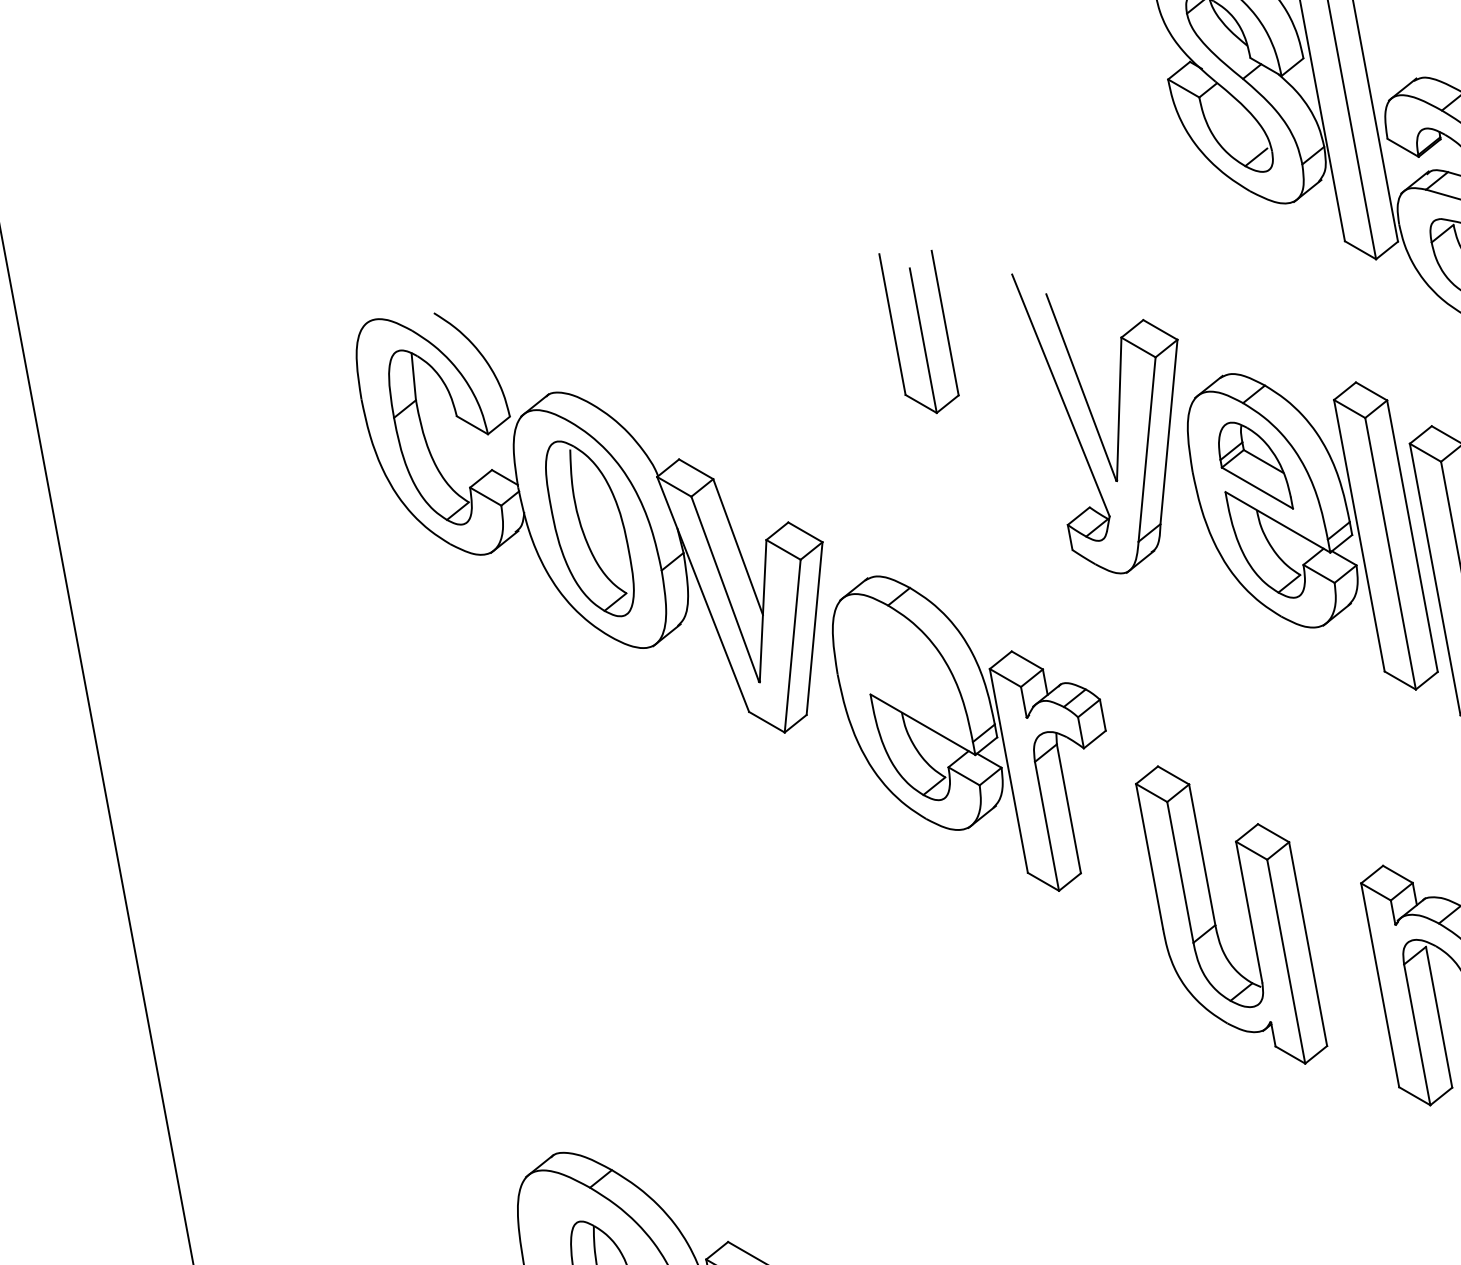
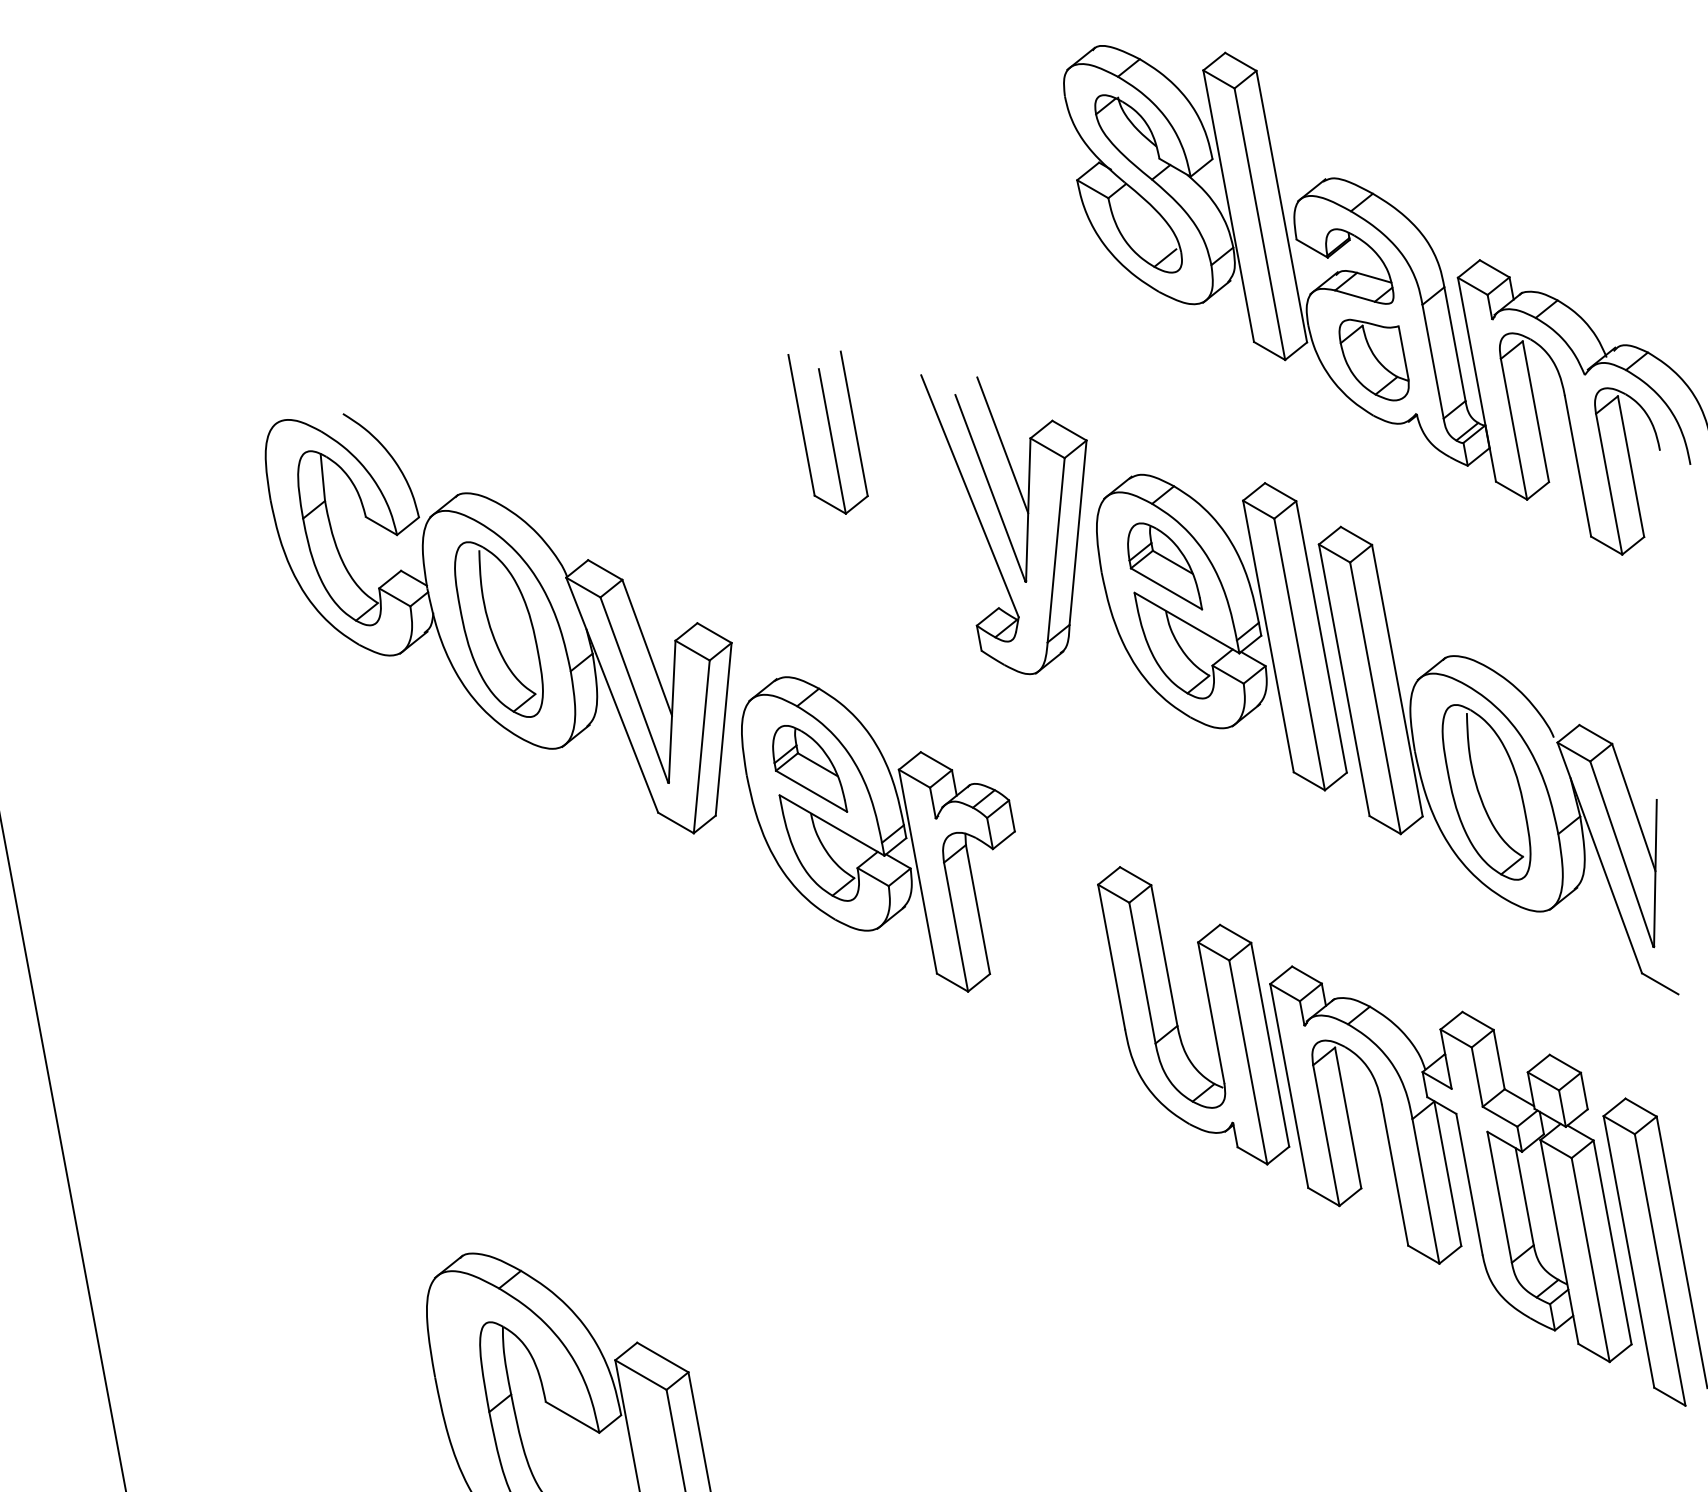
line: (1093, 344) -> (1002, 445), added
part: (901, 667) -> (810, 768), added
part: (1215, 918) -> (1177, 1019), moved

